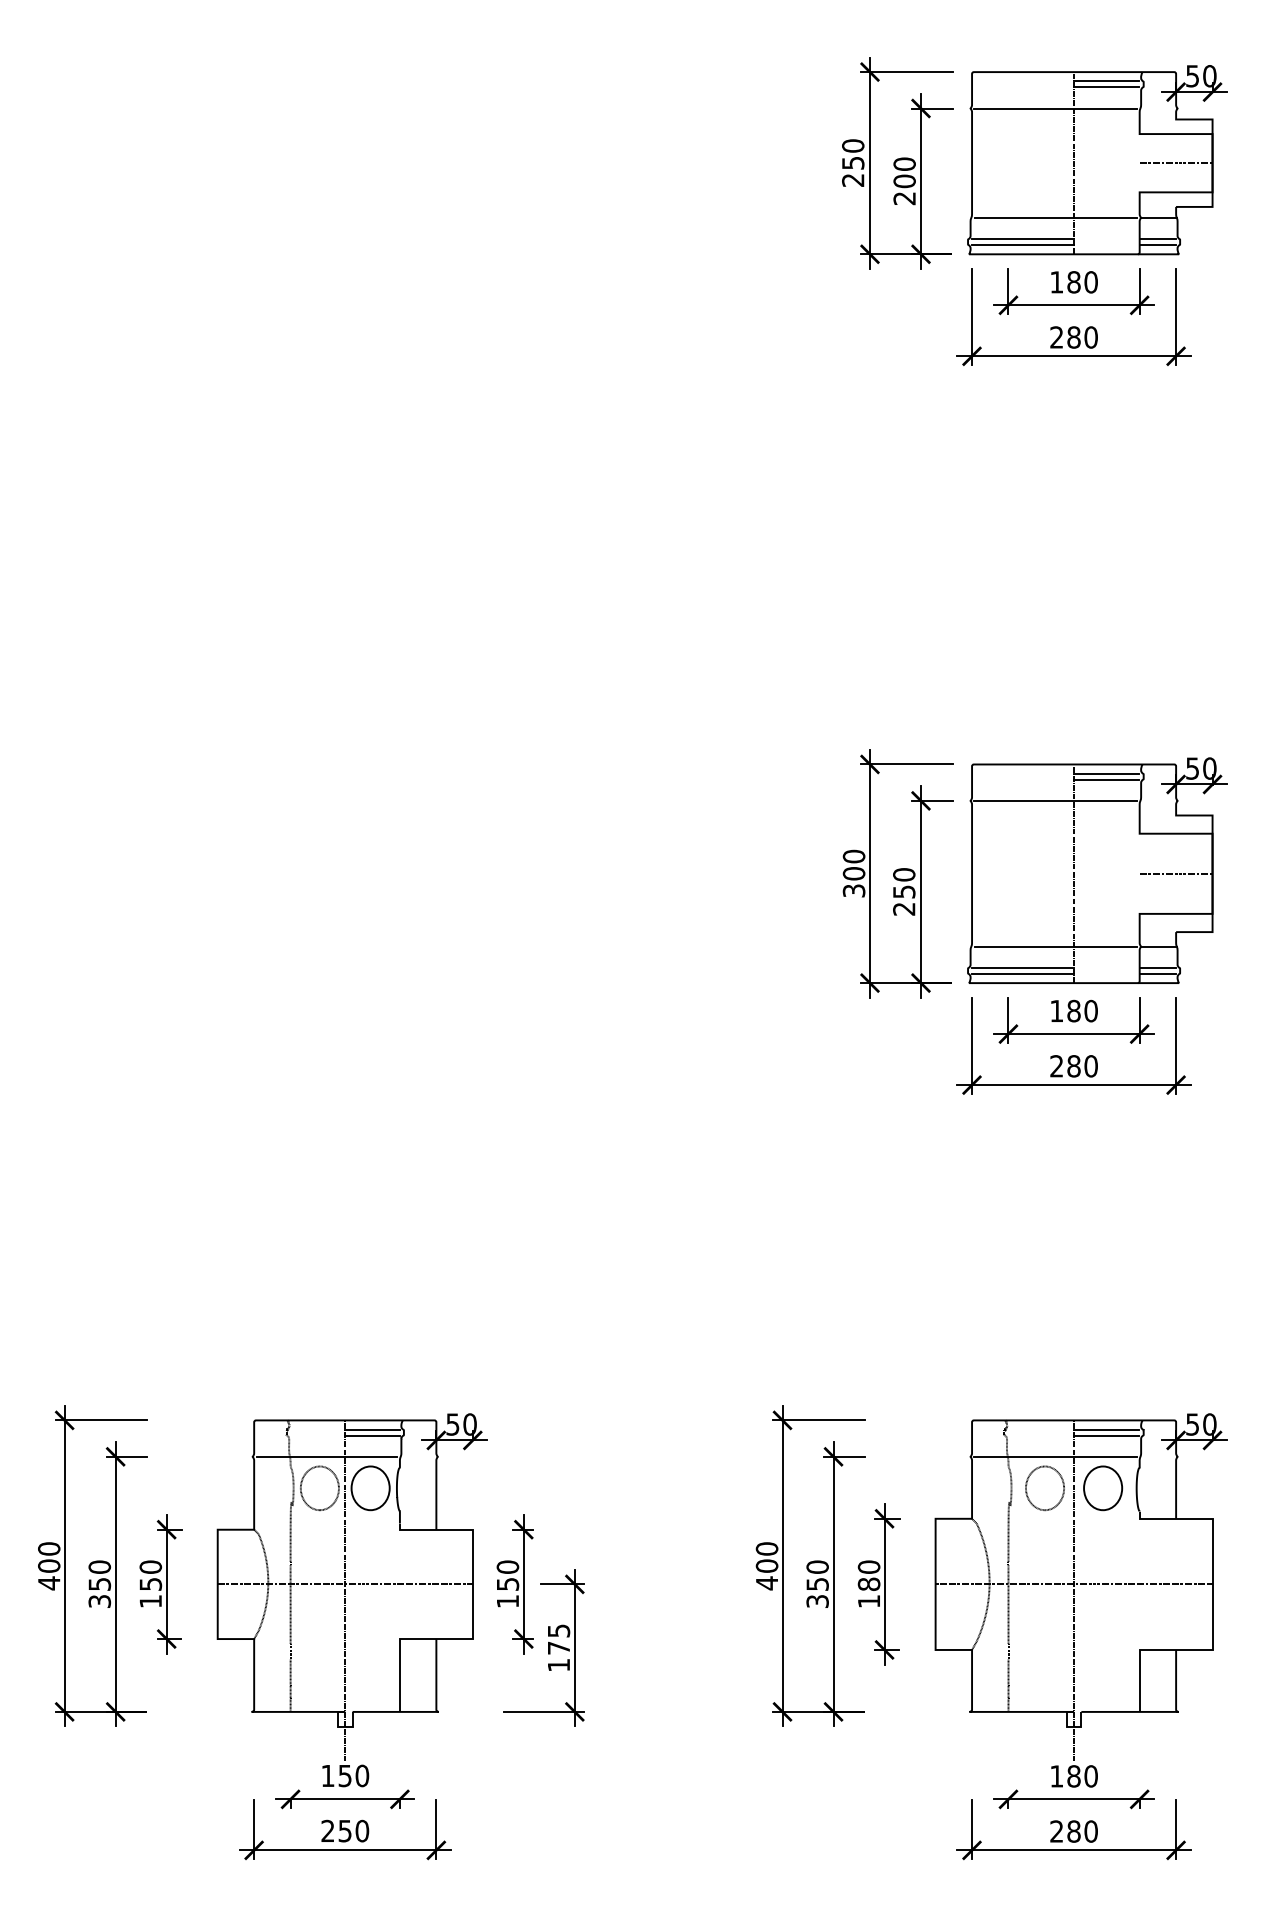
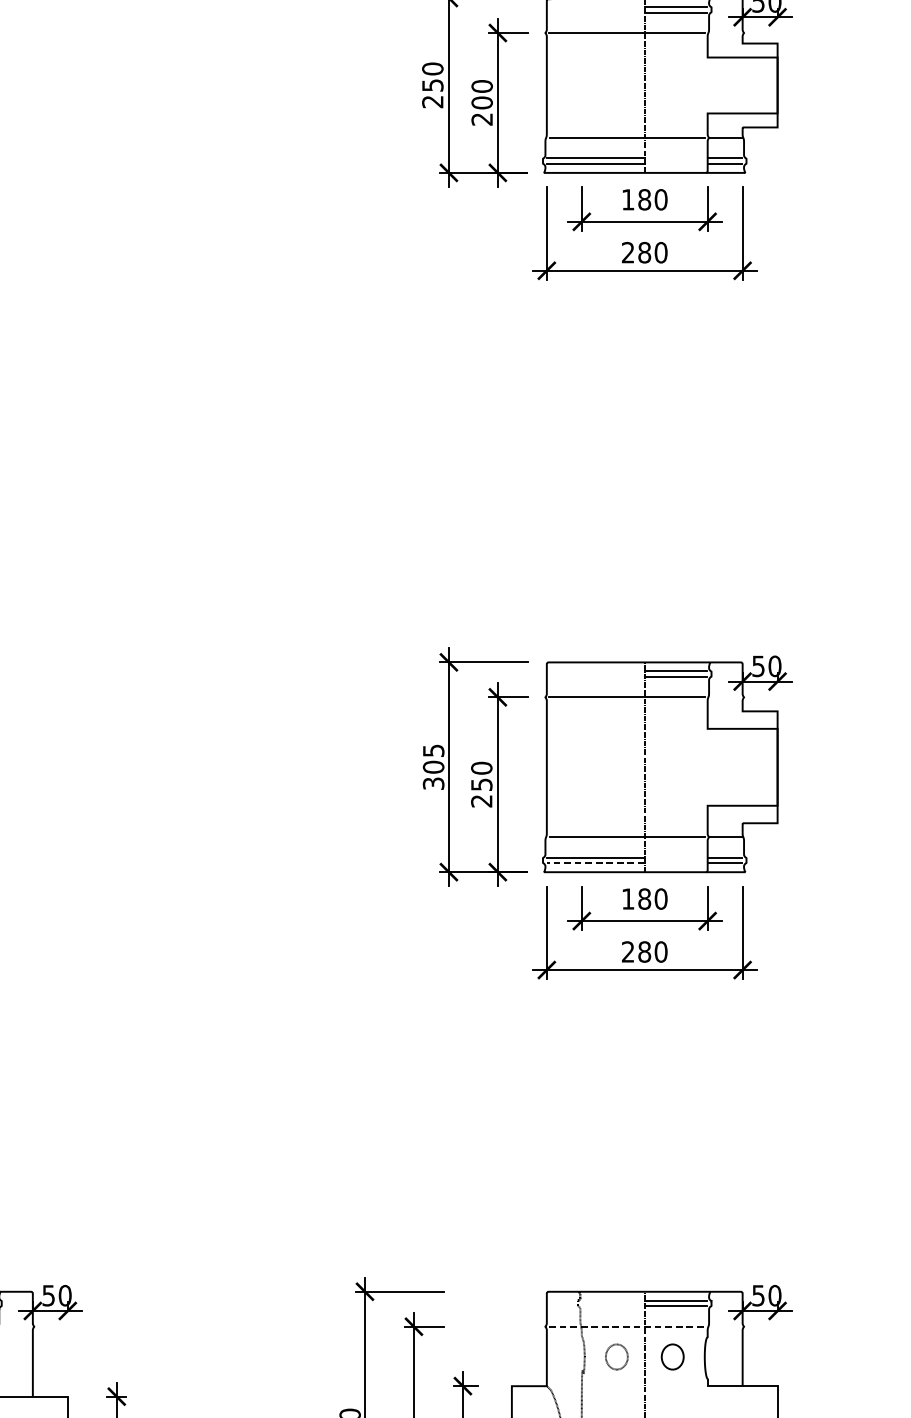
line: (1175, 163) -> (742, 85), removed
text: (853, 856) -> (433, 750), 300 -> 305
line: (1175, 873) -> (742, 767), removed
line: (1023, 973) -> (596, 862), solid -> dashed
line: (1055, 1456) -> (626, 1326), solid -> dashed
part: (1044, 1488) -> (616, 1357), size x0.6
part: (1103, 1488) -> (672, 1357), size x0.6

